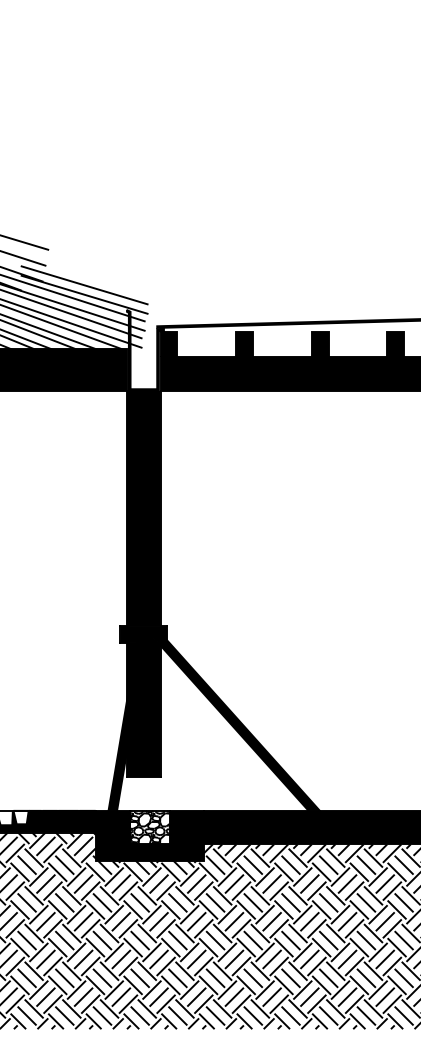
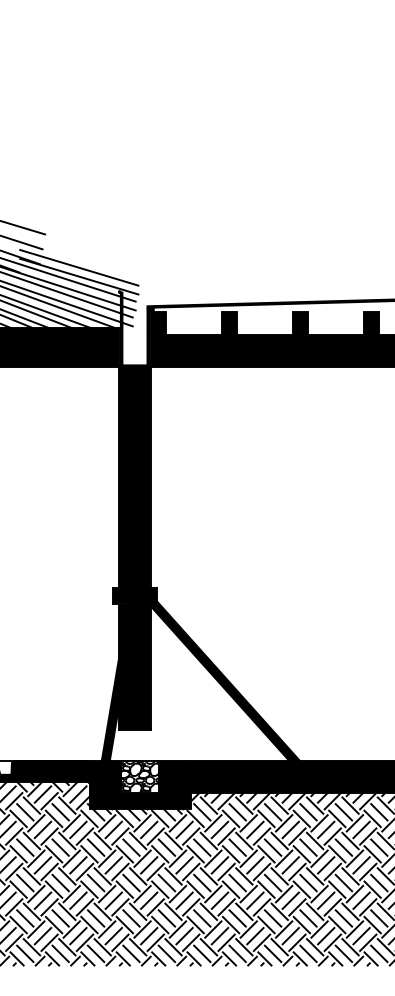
fill: (20, 817) -> (19, 767), added

